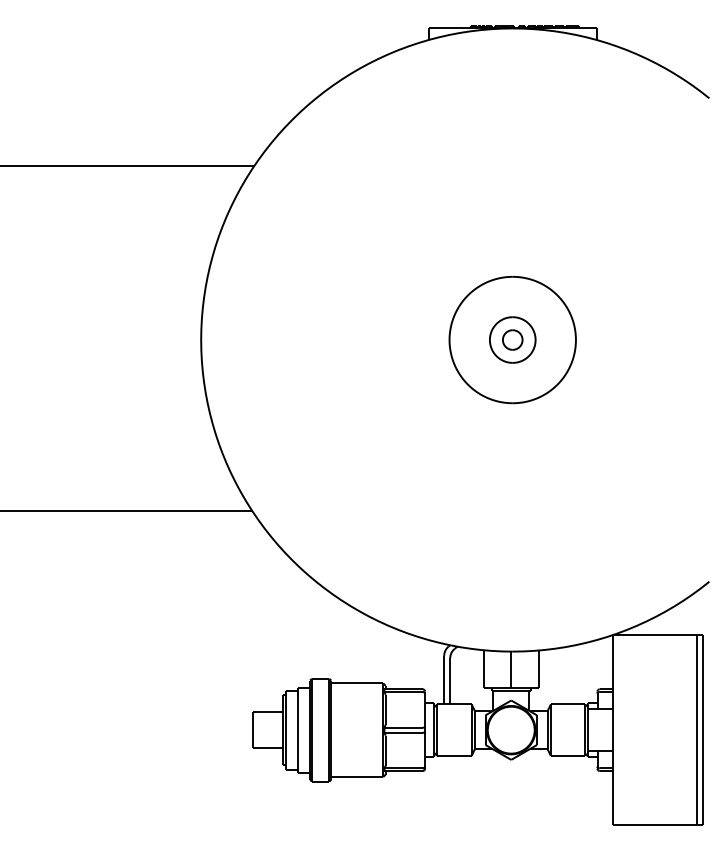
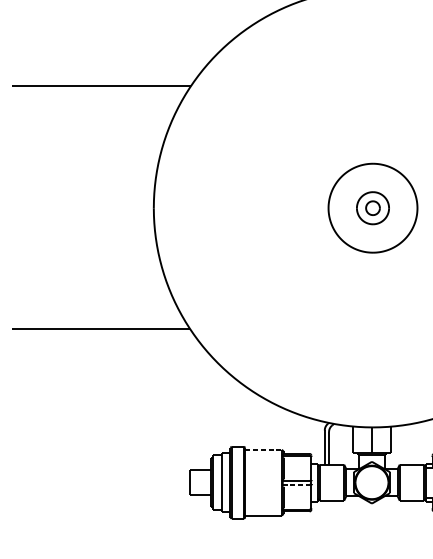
line: (357, 683) -> (263, 449), solid -> dashed
line: (404, 732) -> (296, 484), solid -> dashed

